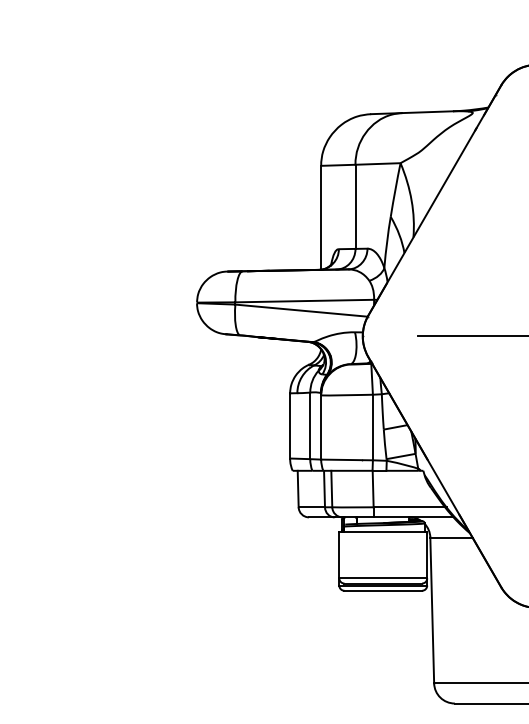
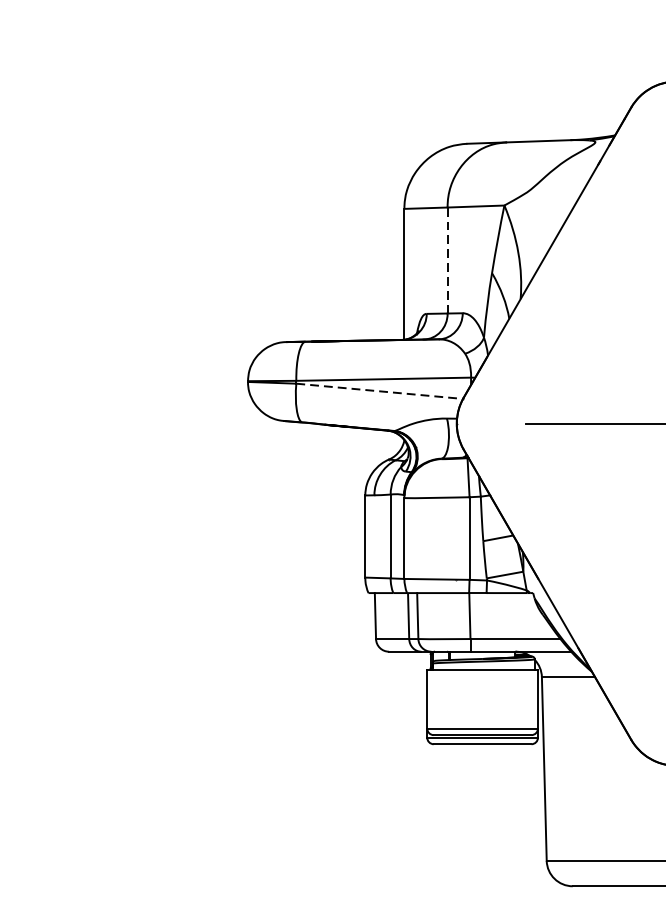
line: (355, 206) -> (447, 260), solid -> dashed
line: (302, 310) -> (380, 391), solid -> dashed

